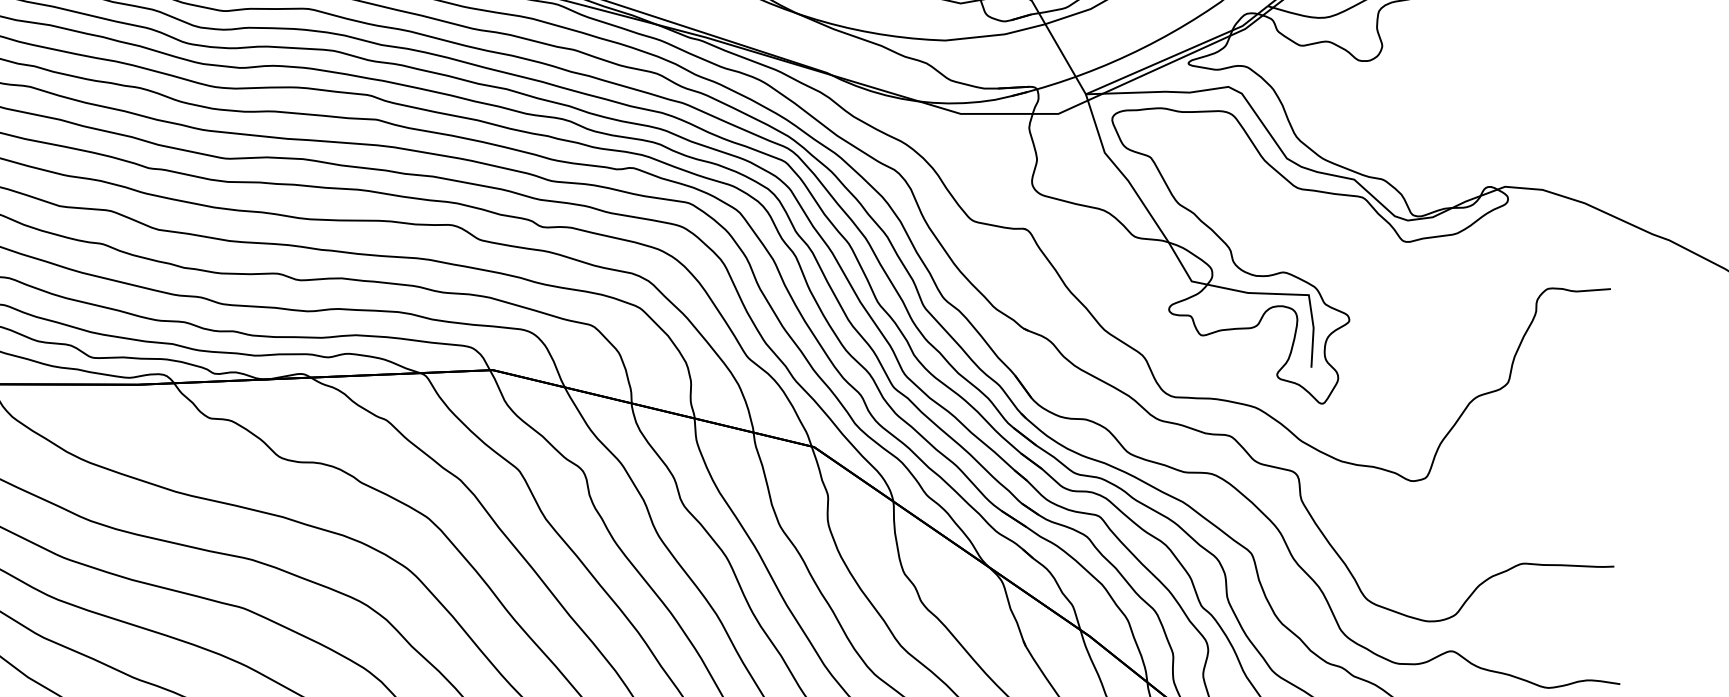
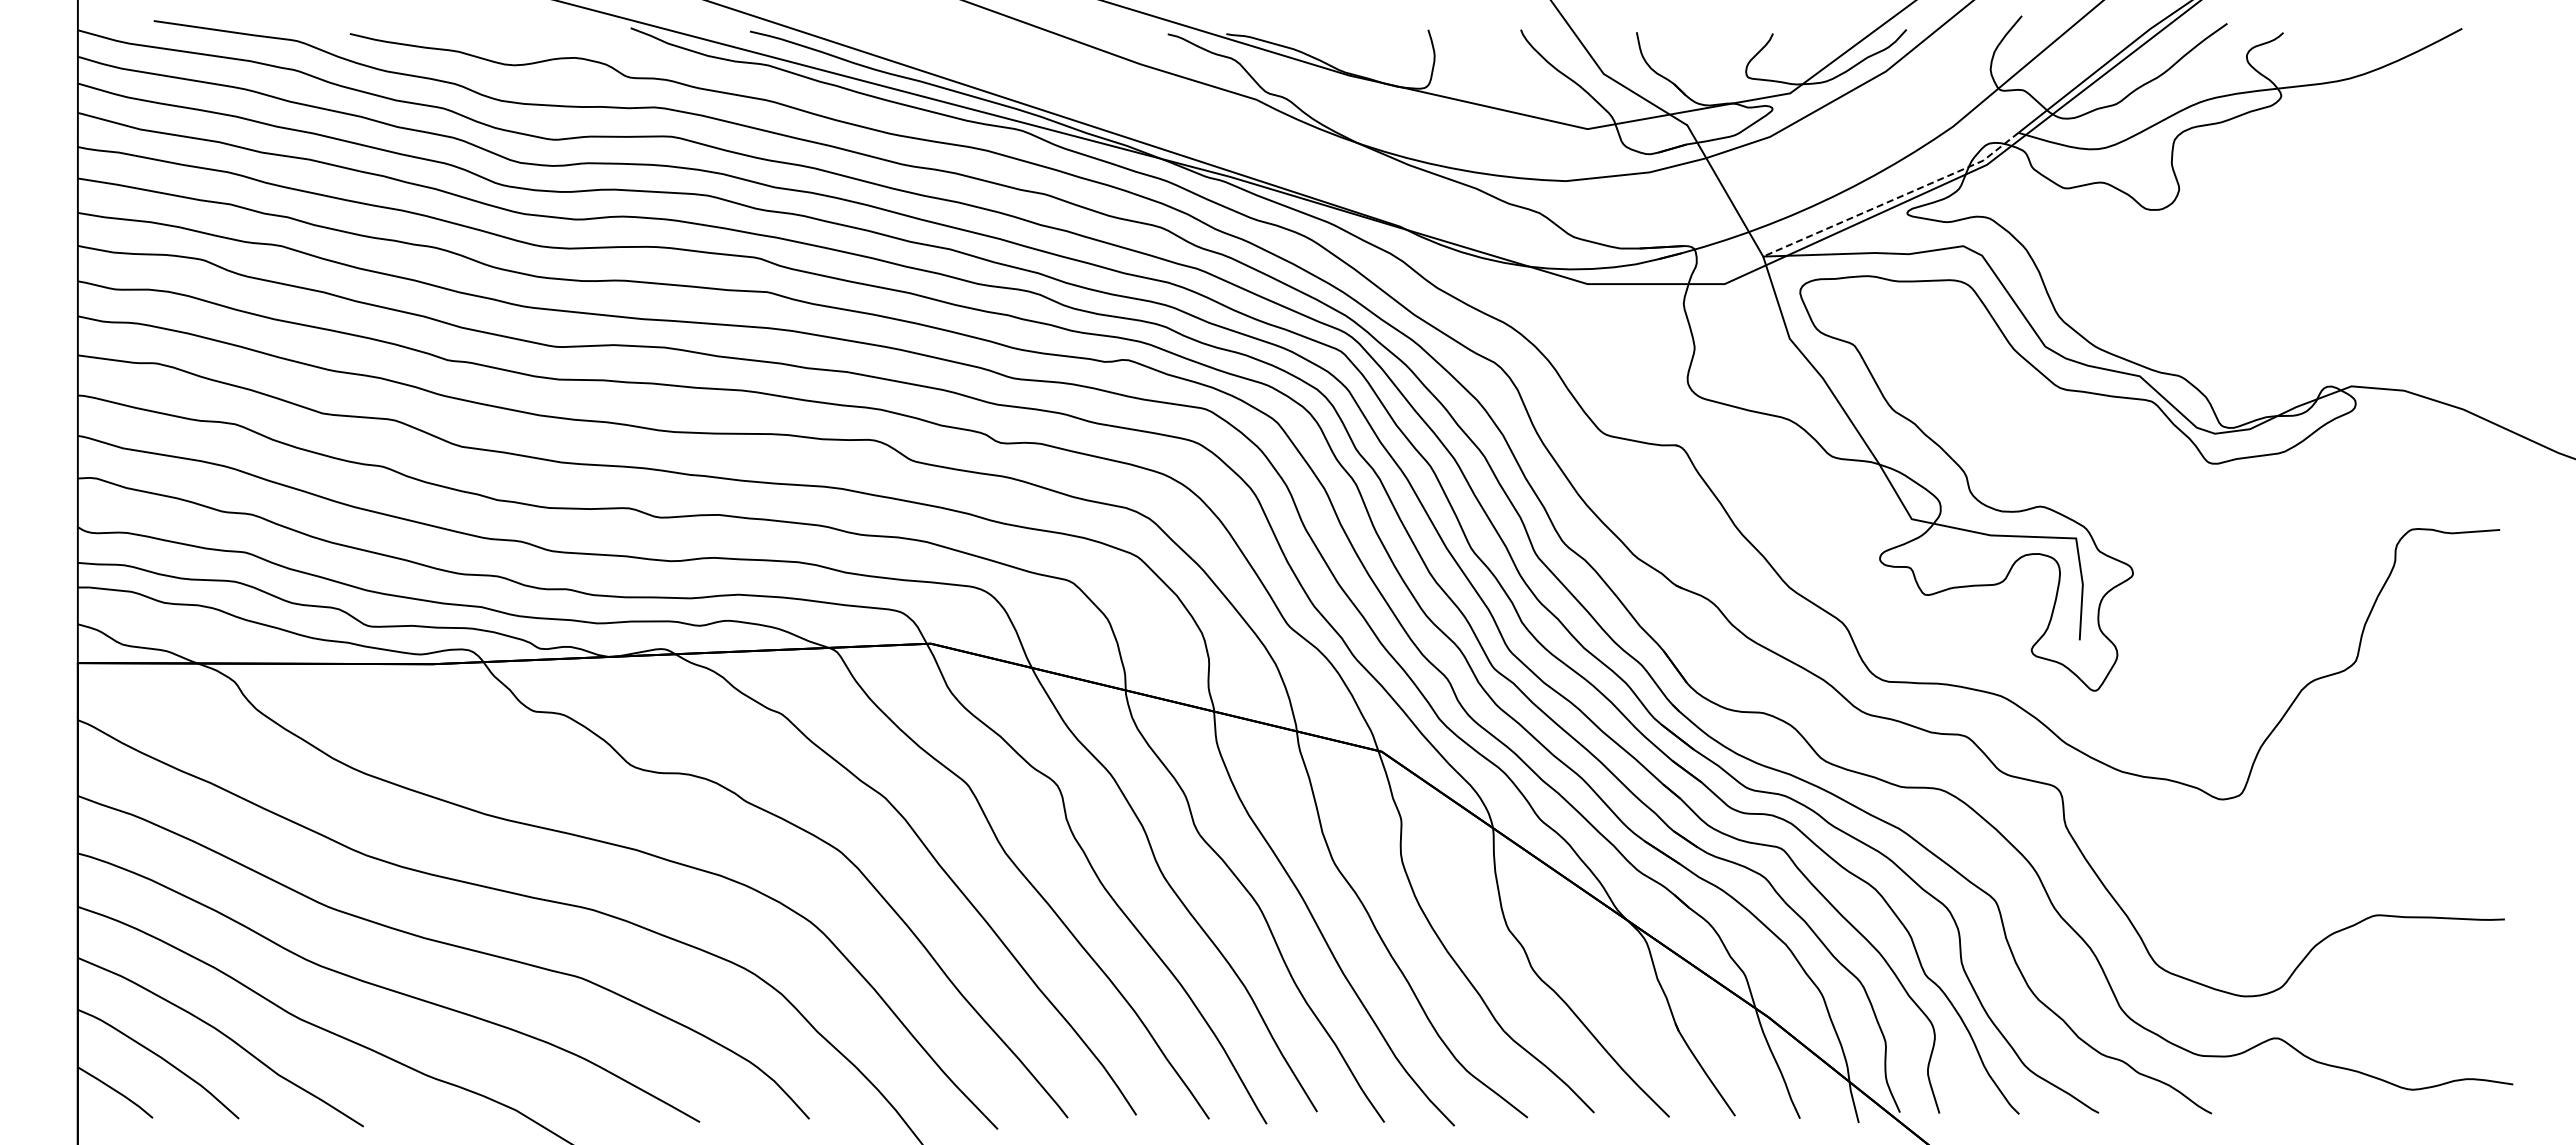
line: (1179, 53) -> (1894, 199), solid -> dashed

